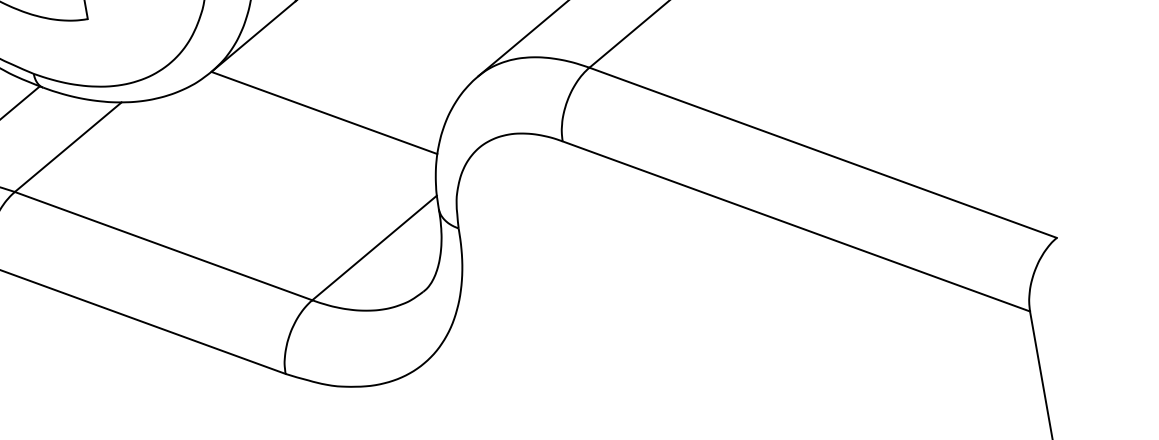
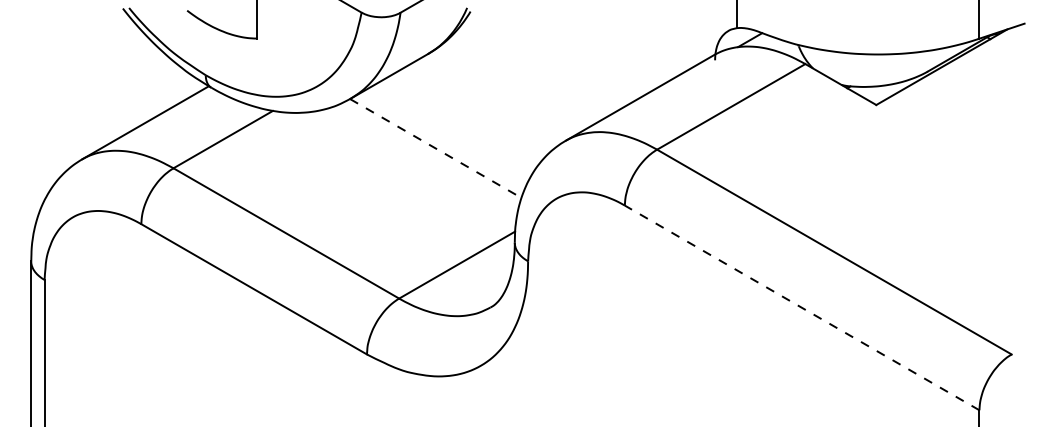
line: (324, 113) -> (435, 148), solid -> dashed
line: (796, 225) -> (802, 307), solid -> dashed

